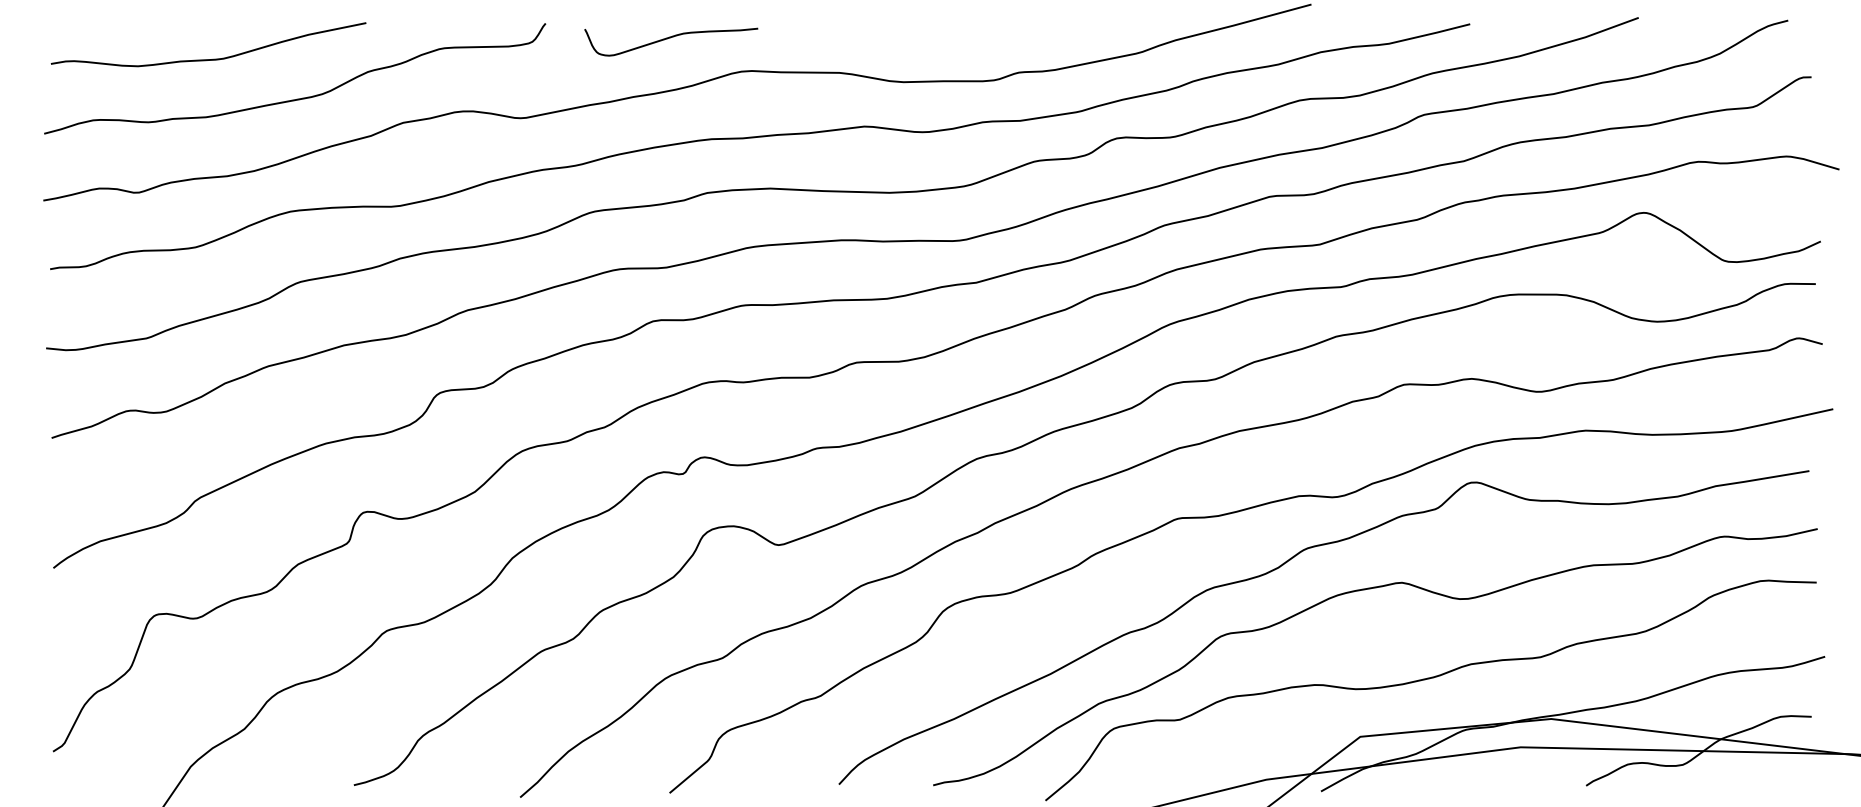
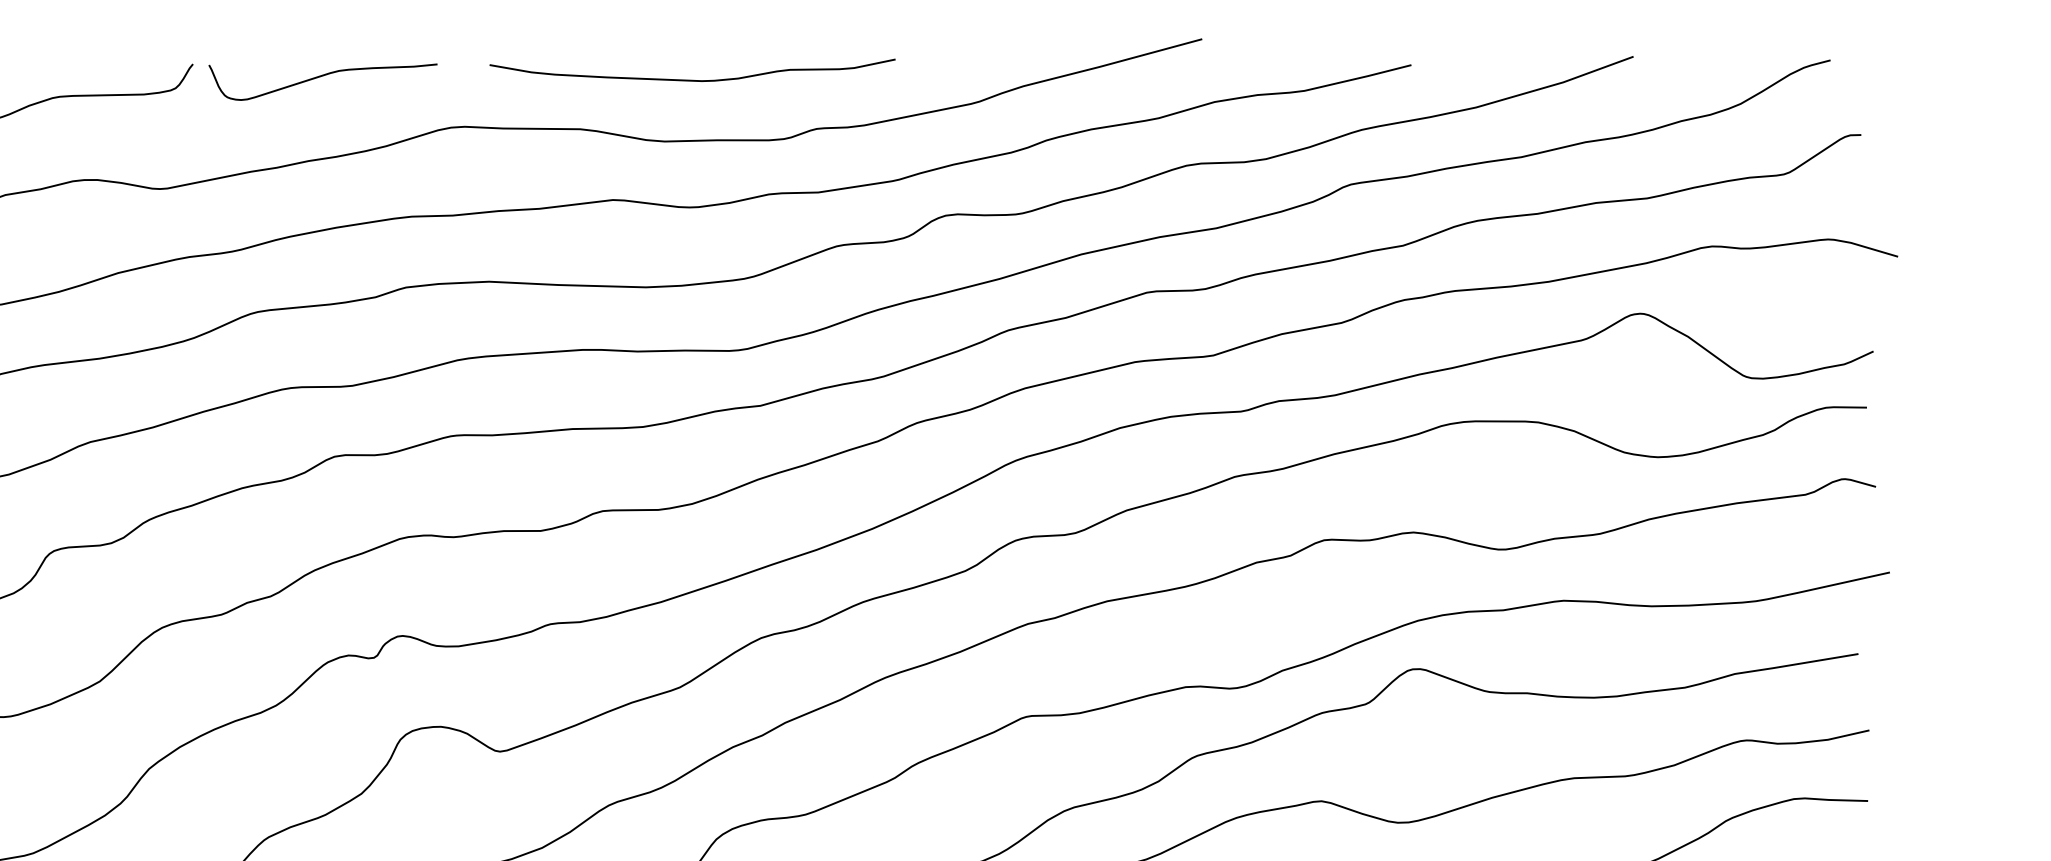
curve: (924, 35) -> (692, 79), added
curve: (670, 38) -> (321, 77), moved

